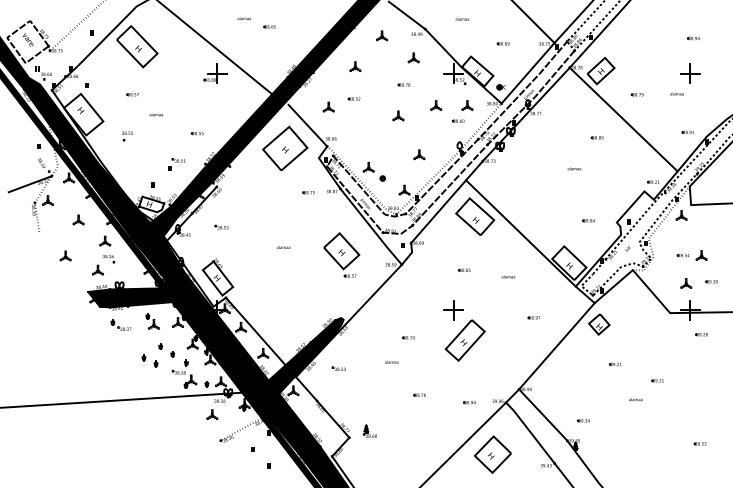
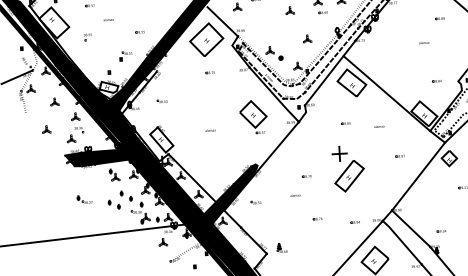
part: (457, 120) -> (322, 12), moved
part: (308, 192) -> (210, 72), moved
text: (283, 246) -> (210, 129), moved
part: (120, 324) -> (84, 199), moved

